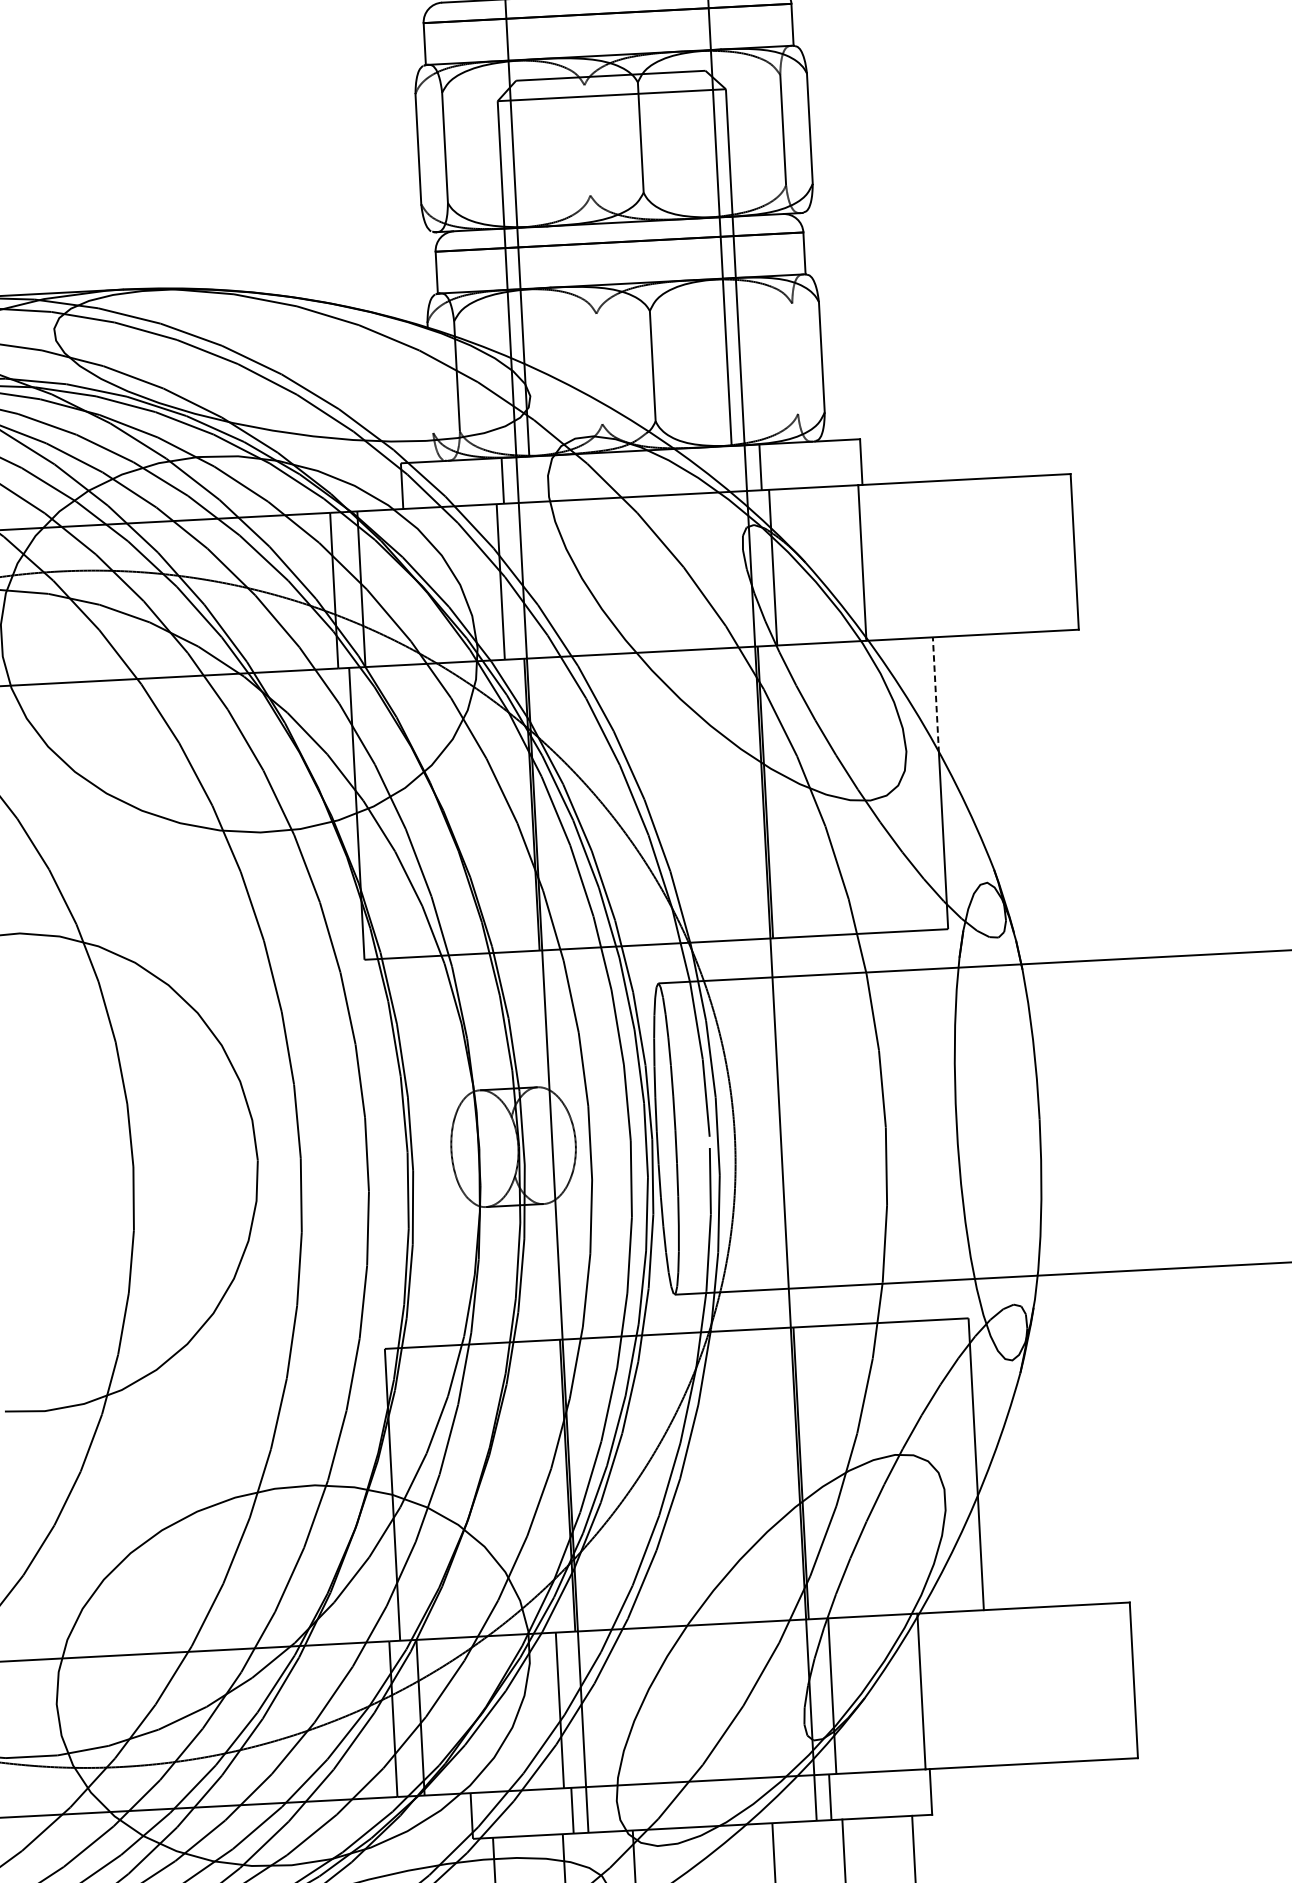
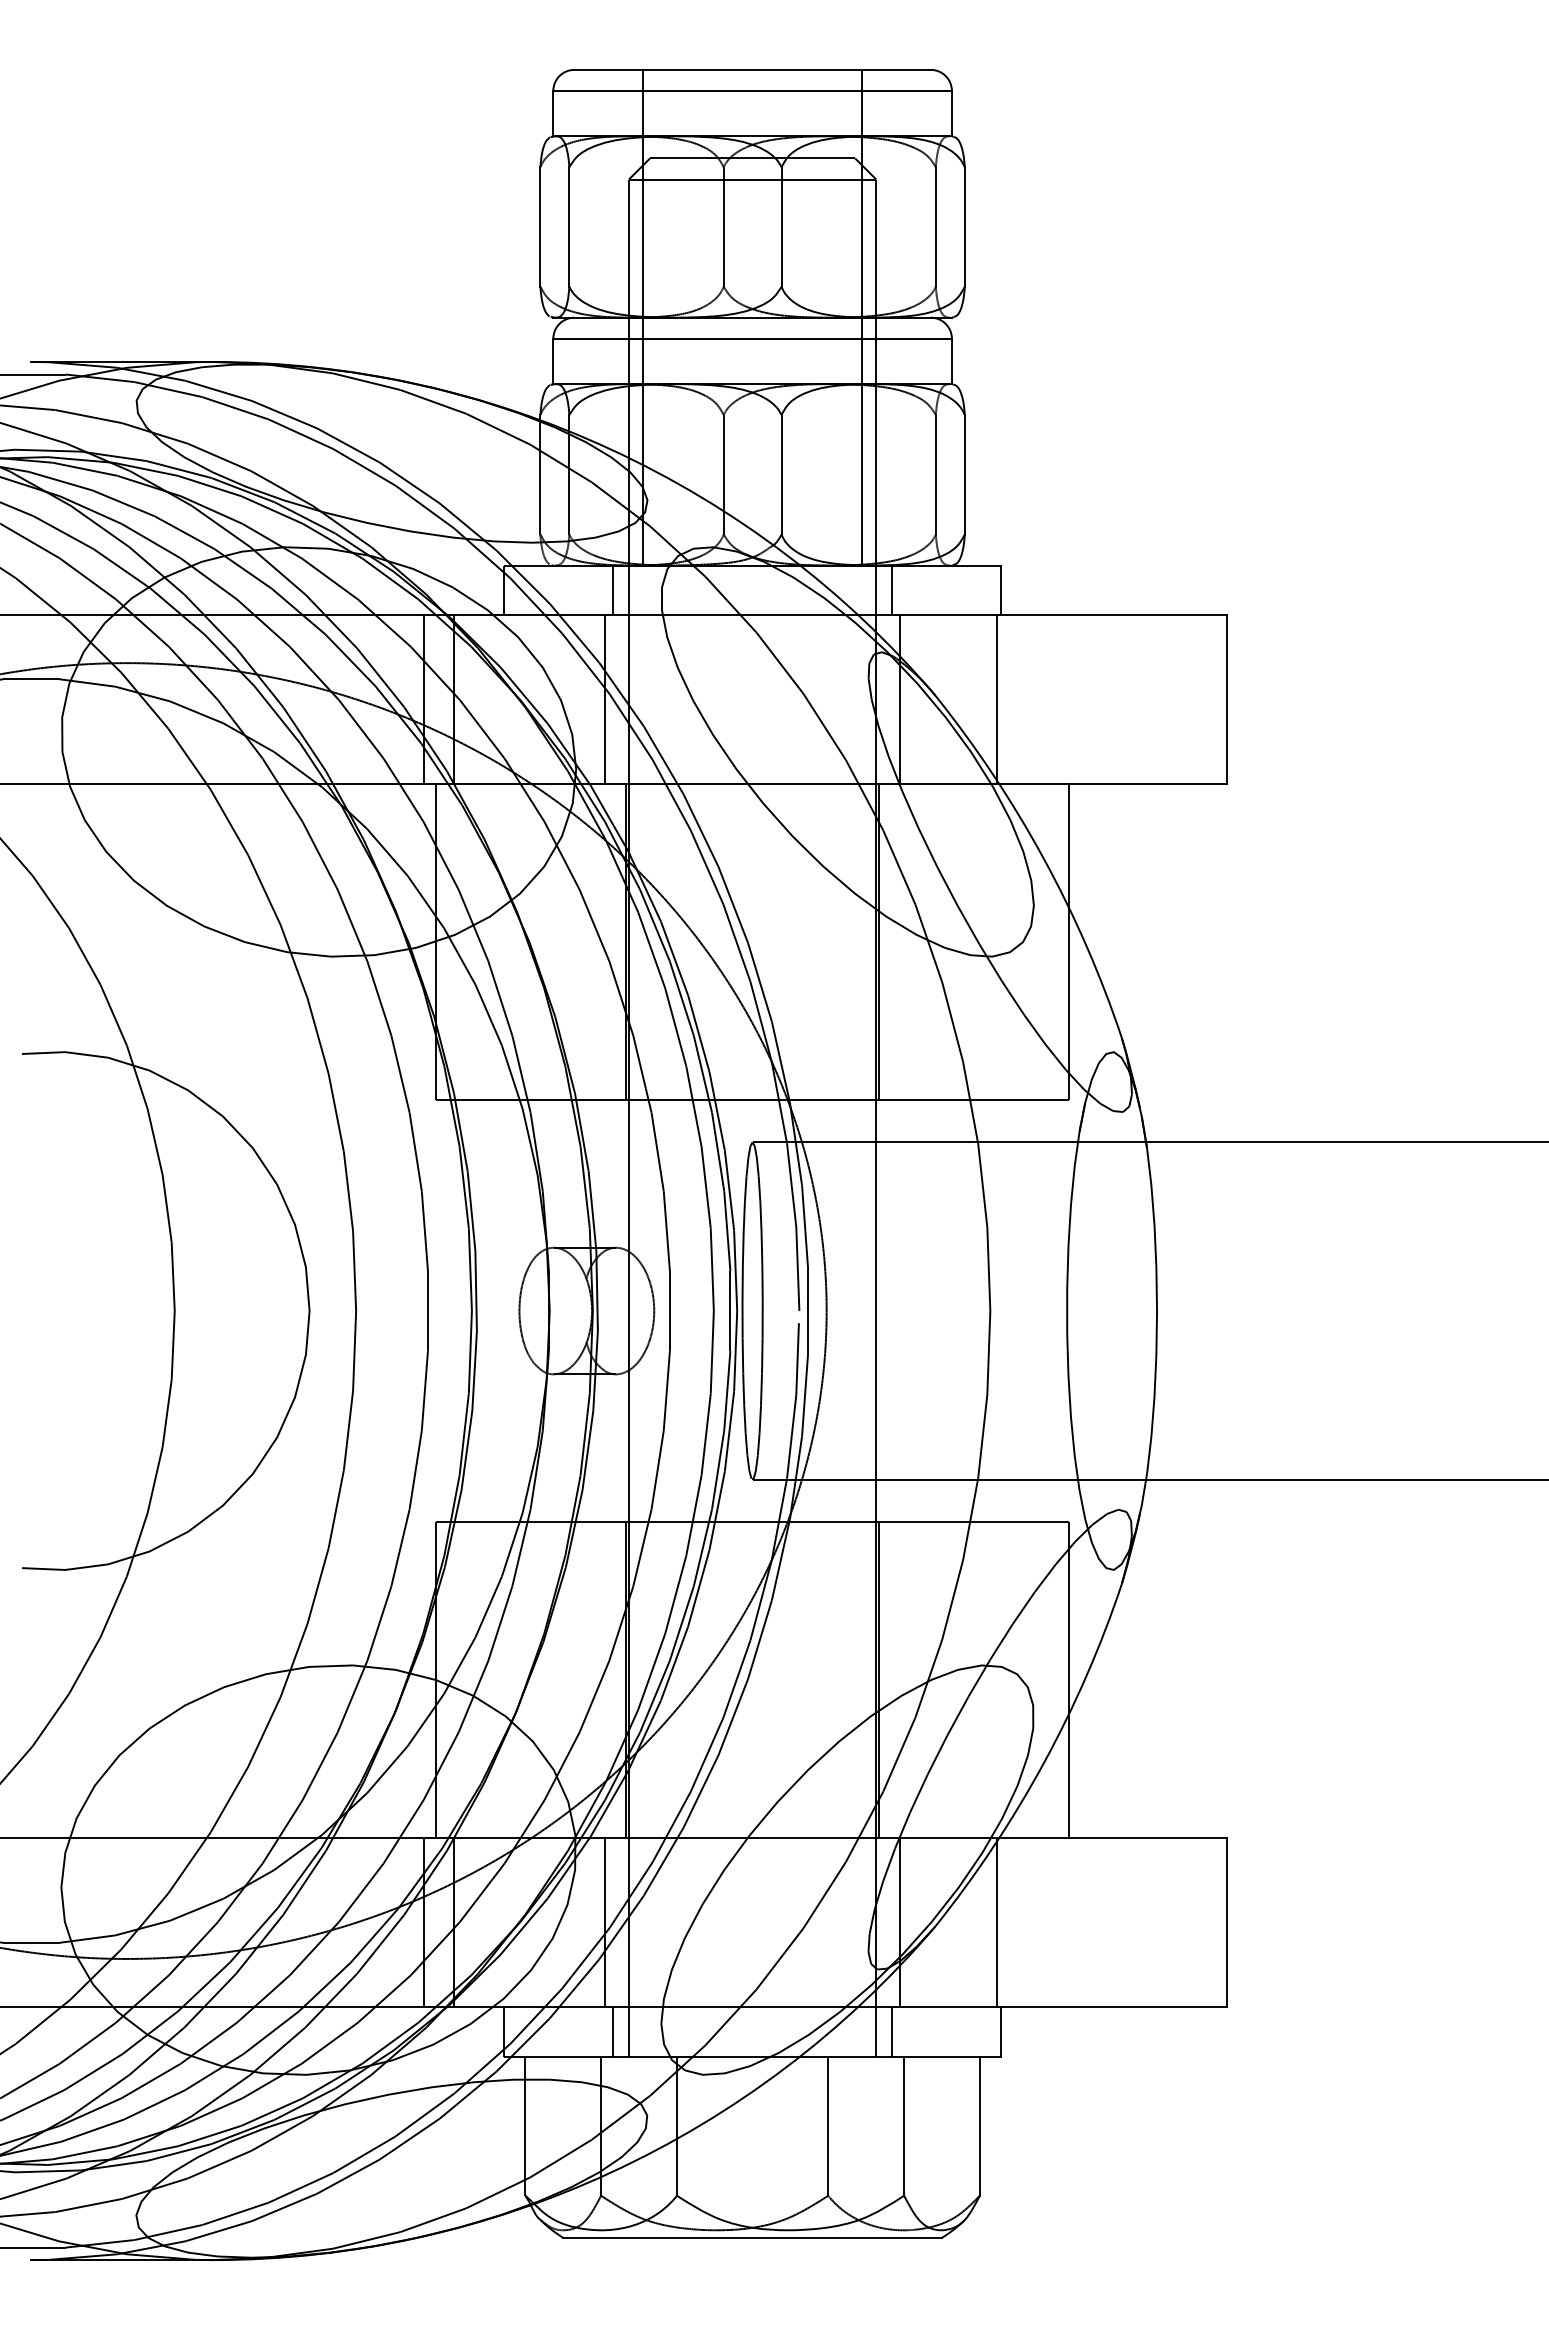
line: (587, 139) -> (723, 226), added
line: (794, 358) -> (935, 474), added
line: (599, 368) -> (723, 474), added
line: (430, 380) -> (540, 477), added
line: (935, 695) -> (1068, 846), dashed -> solid

